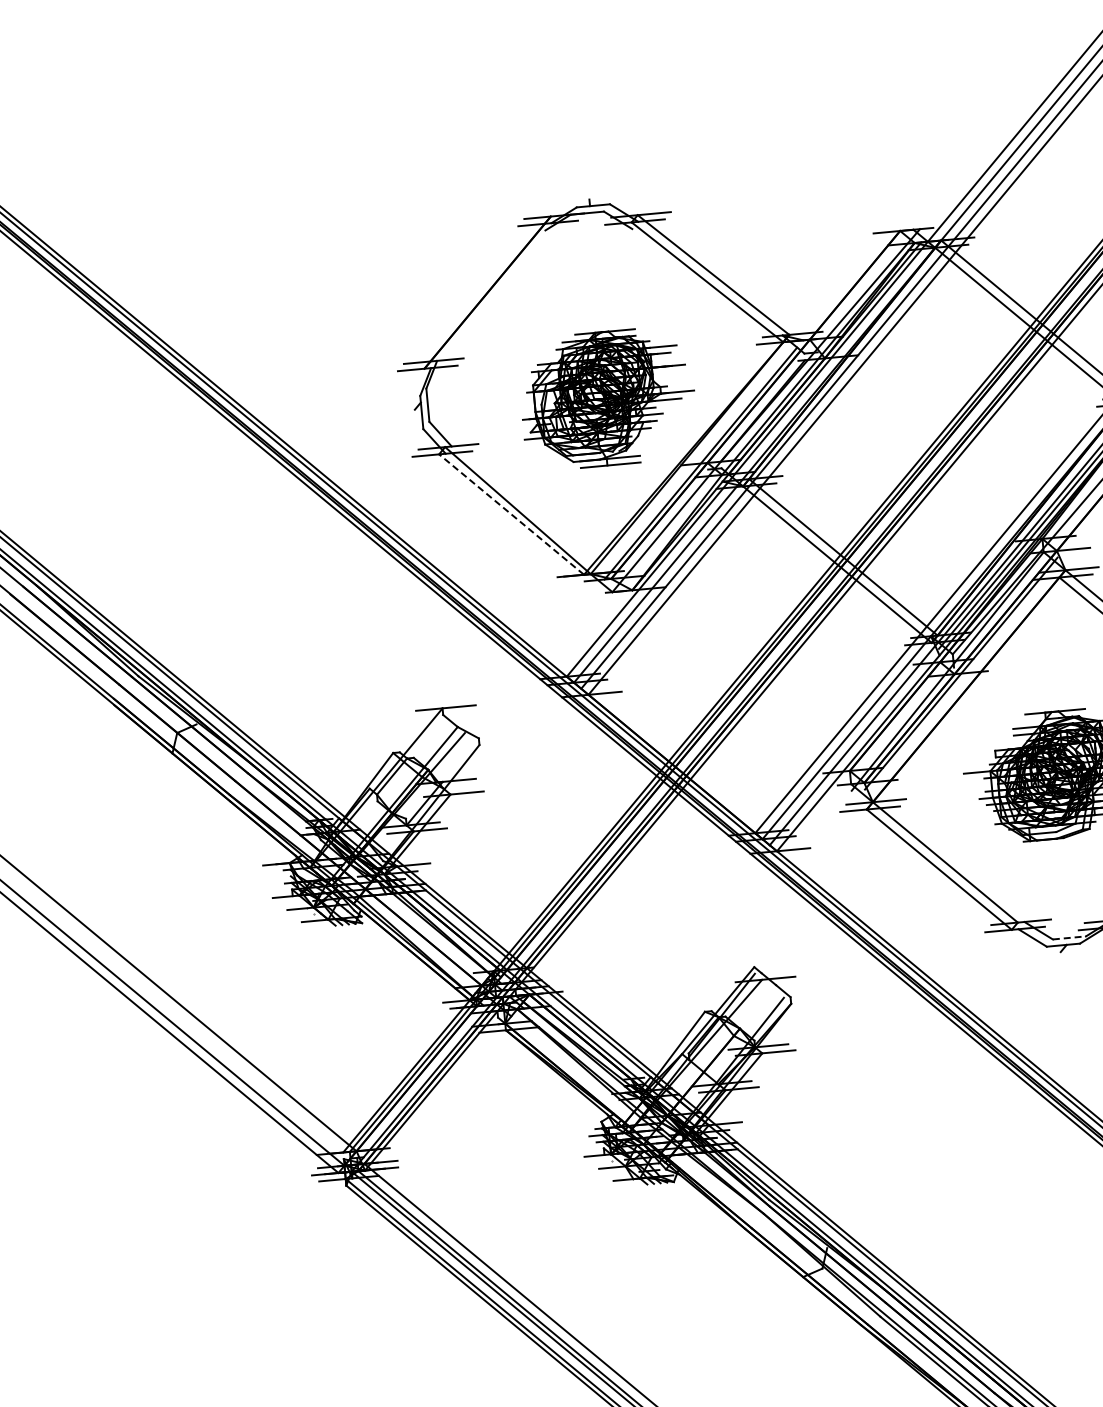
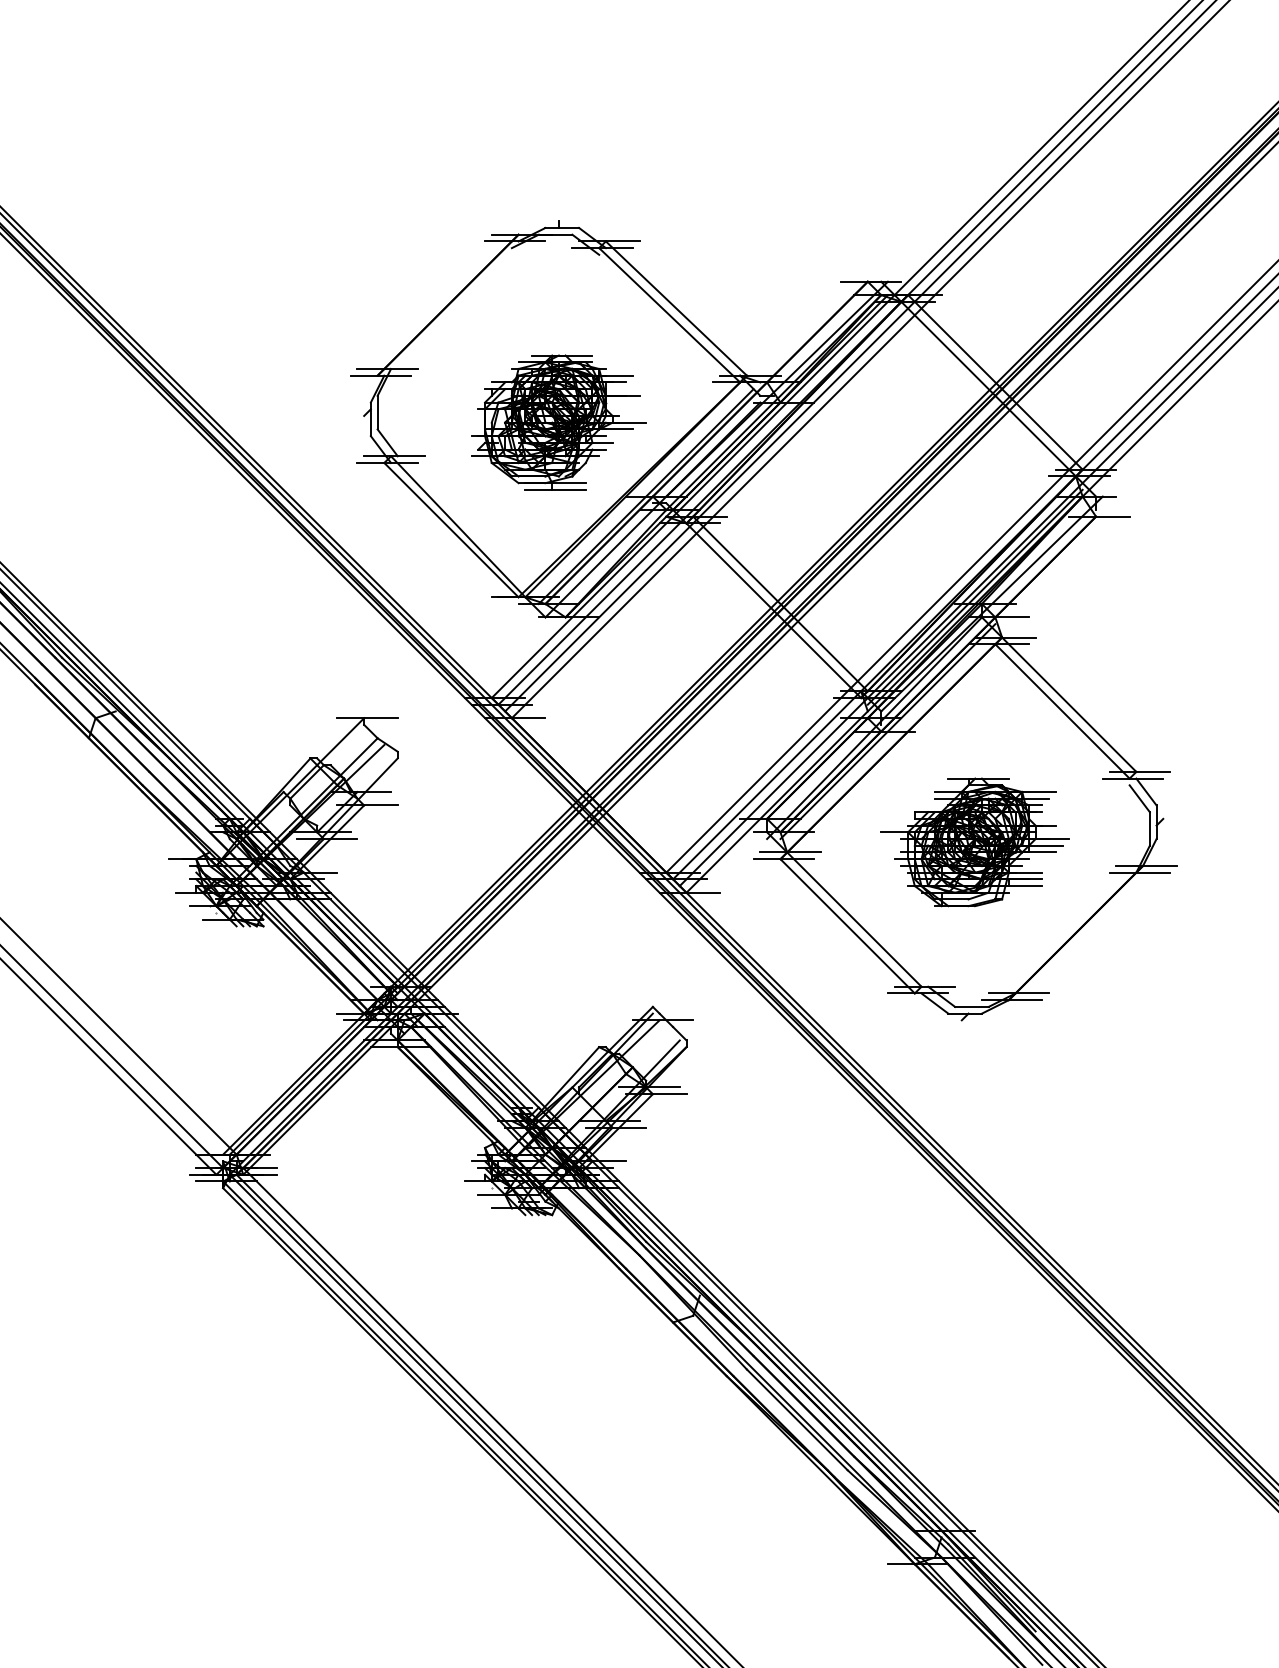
line: (511, 514) -> (451, 530), dashed -> solid
line: (1069, 937) -> (971, 1006), dashed -> solid

